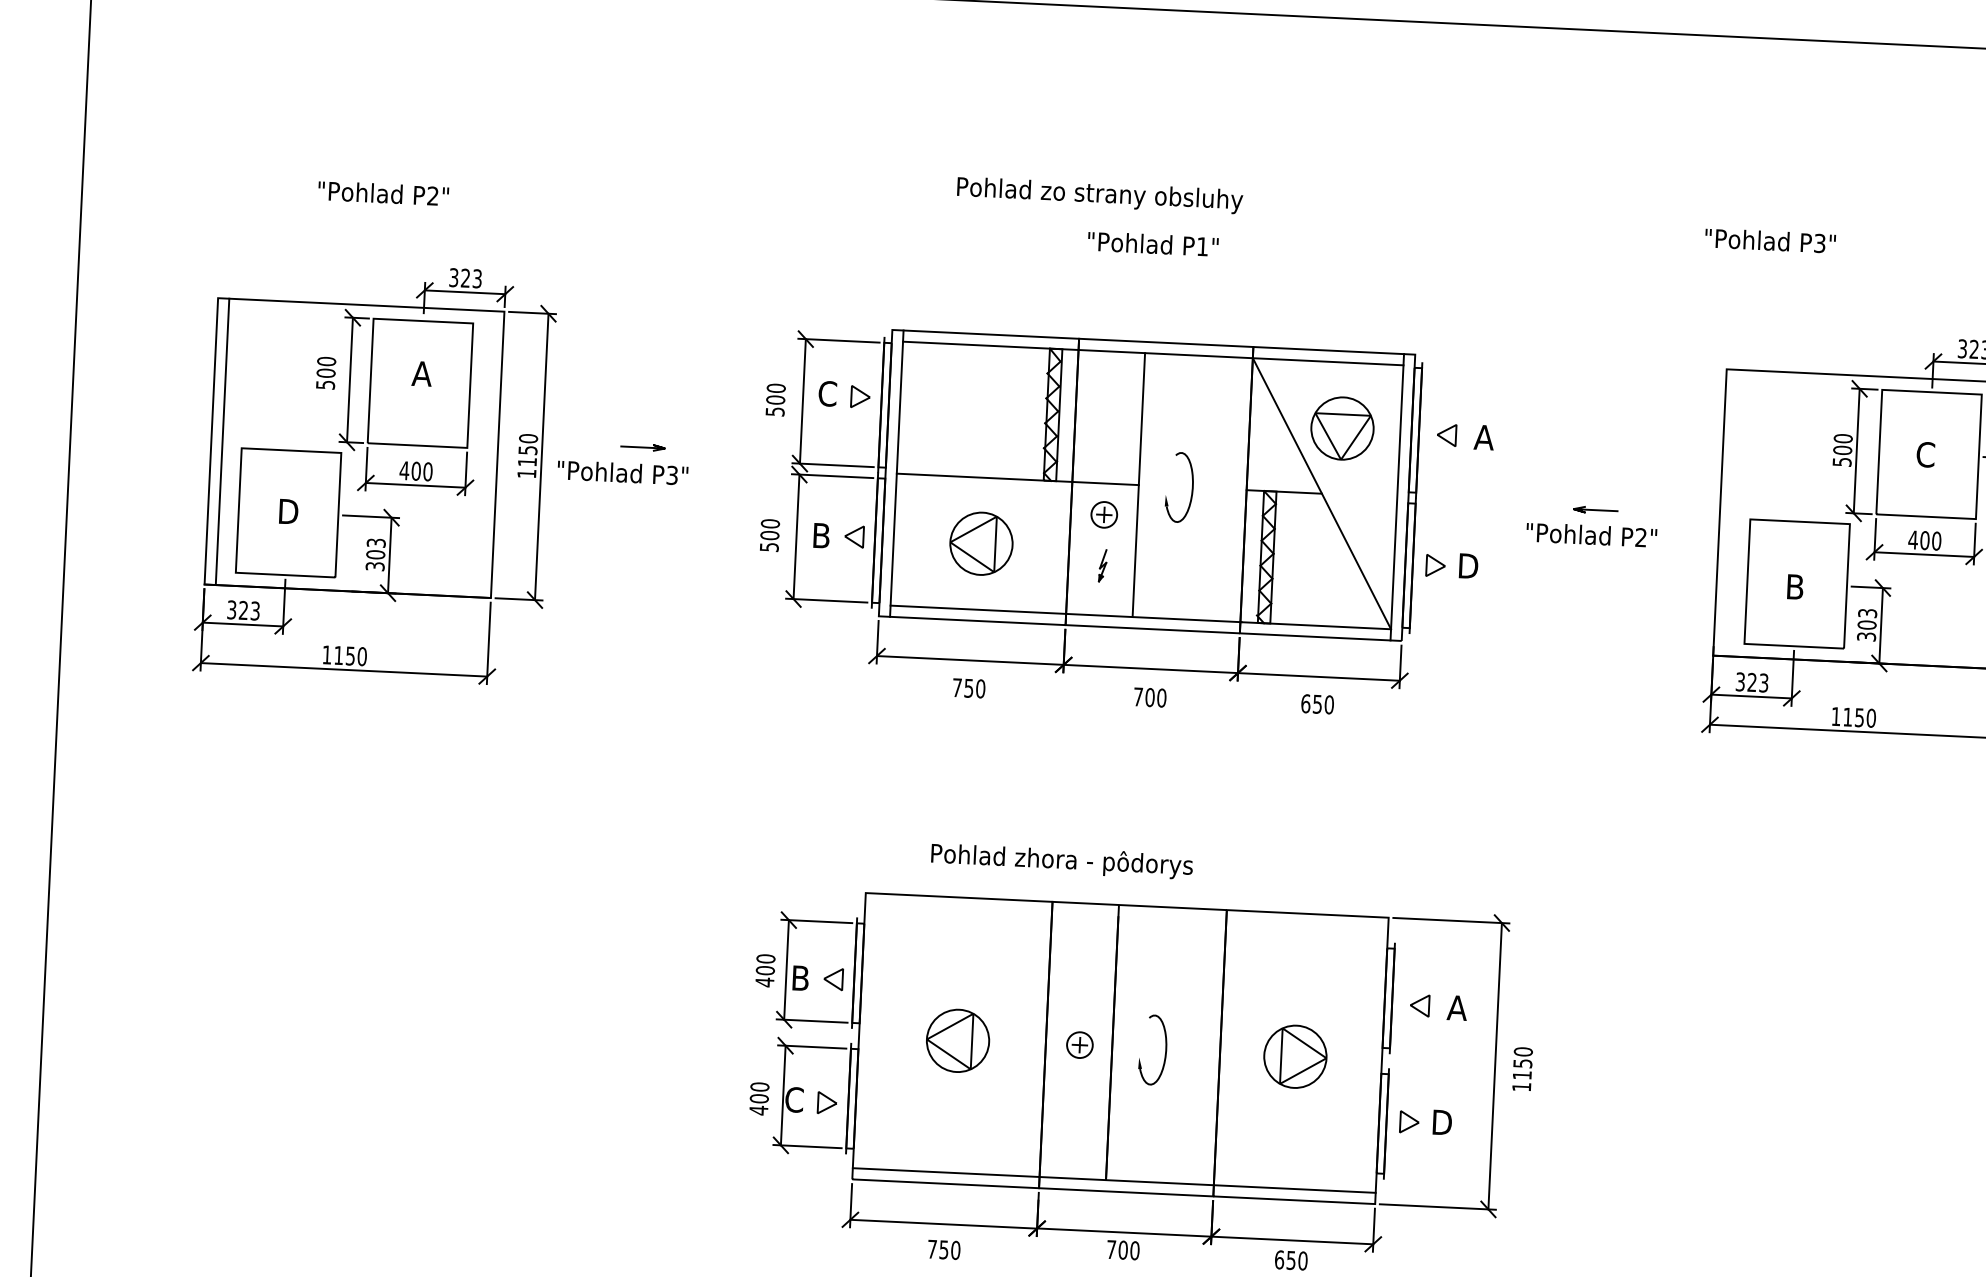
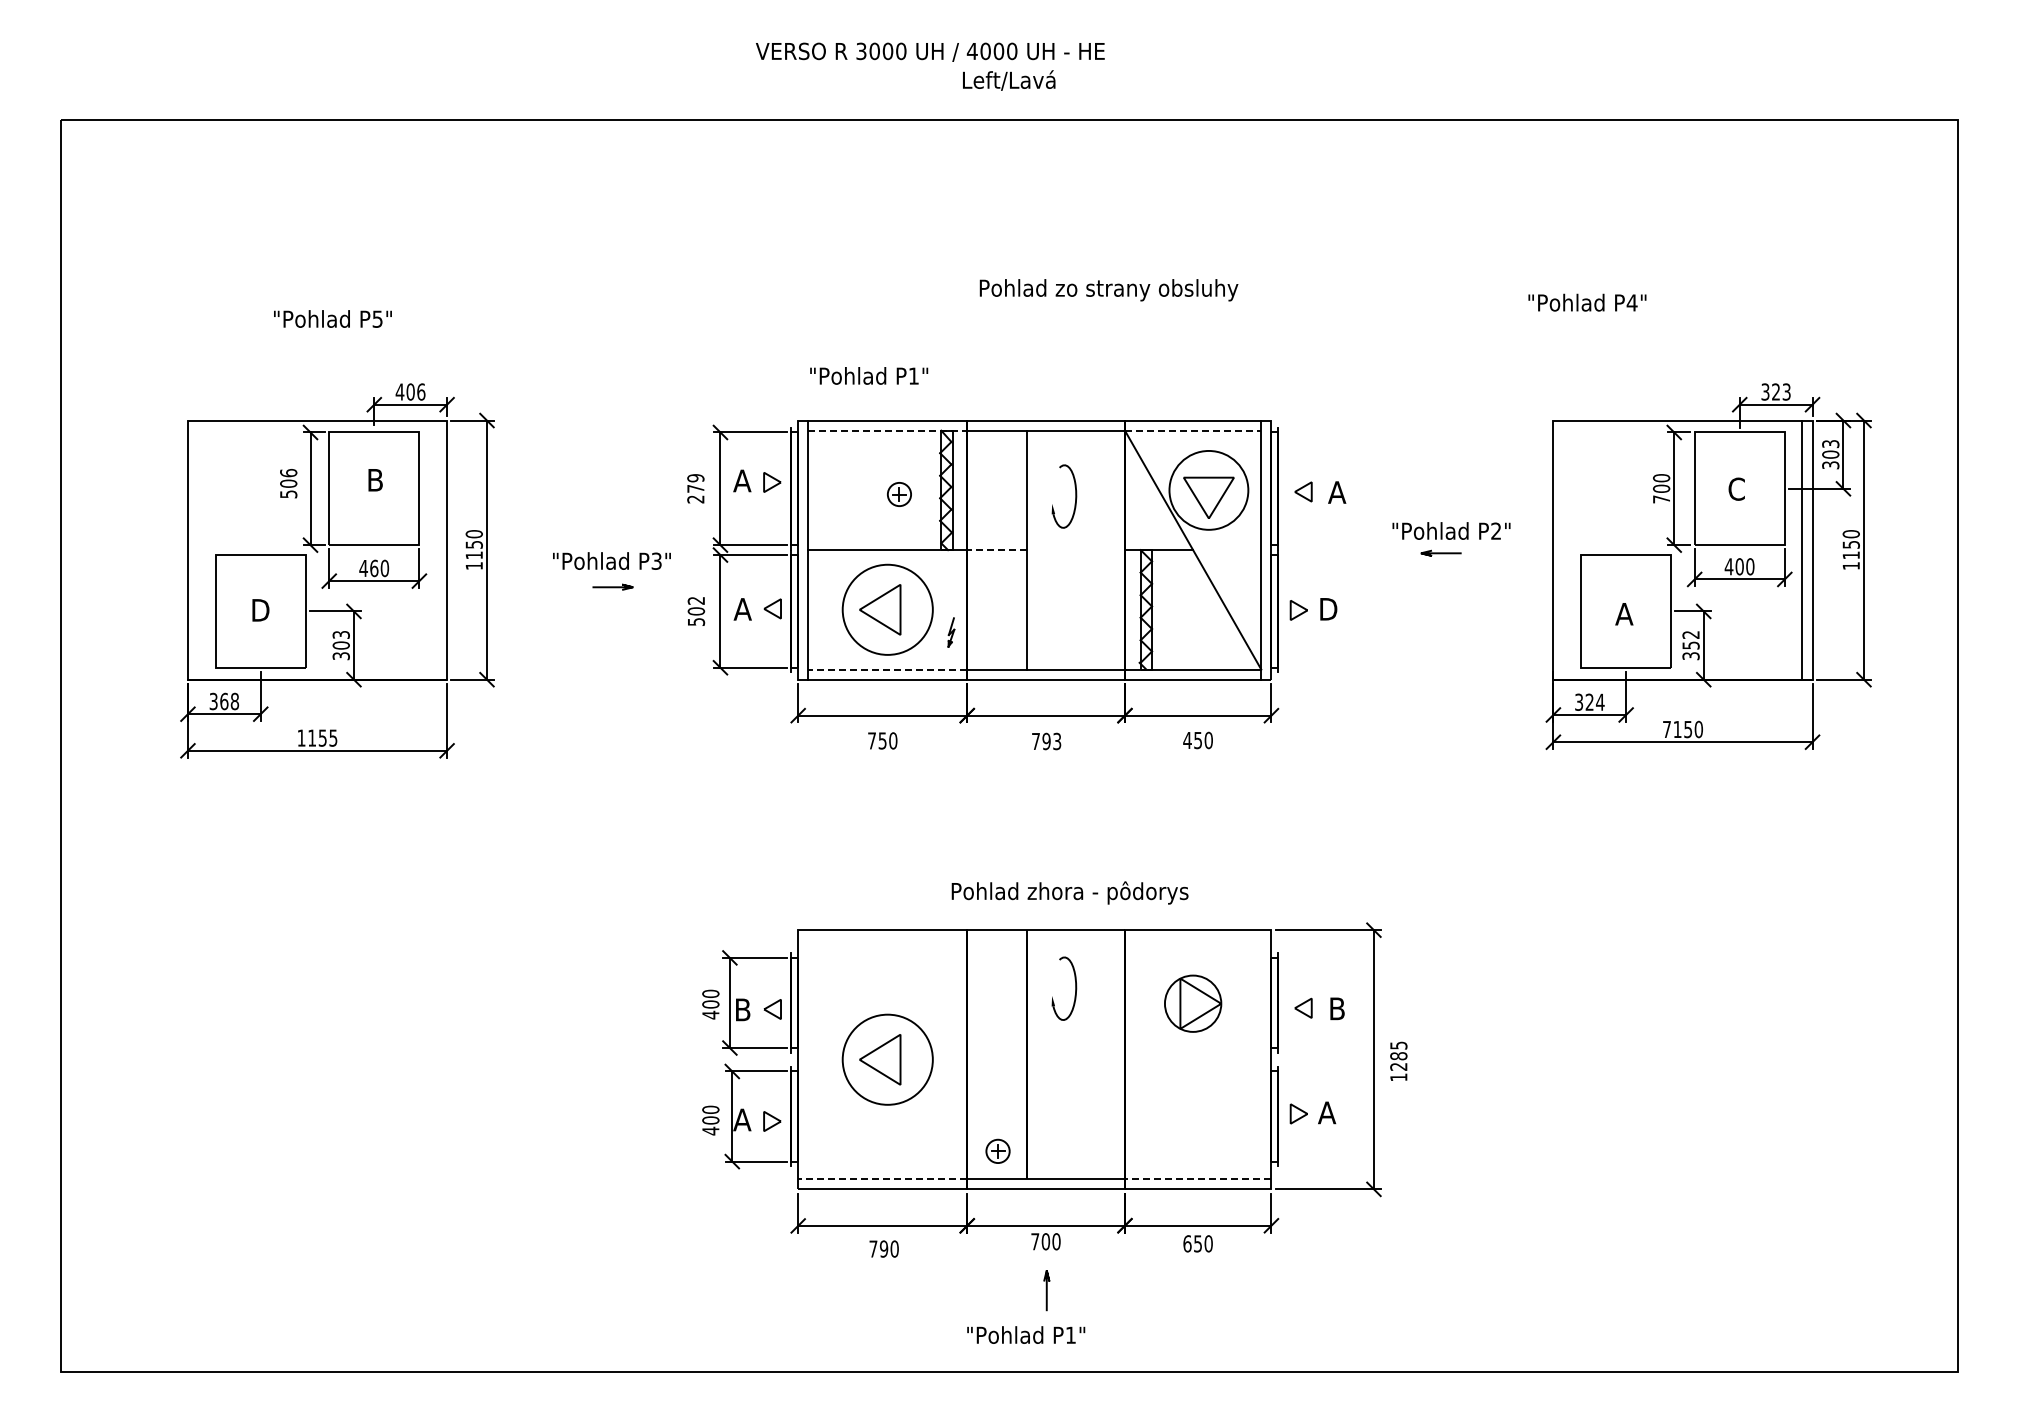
text: (432, 195) -> (377, 318), P2" -> P5"
text: (1099, 195) -> (1108, 290), moved
text: (1819, 242) -> (1631, 302), P3" -> P4"
text: (1153, 243) -> (869, 375), moved
text: (465, 277) -> (410, 391), 323 -> 406
line: (991, 345) -> (888, 430), solid -> dashed
text: (326, 360) -> (288, 472), 500 -> 506
line: (1328, 361) -> (1193, 430), solid -> dashed
text: (422, 374) -> (375, 480), A -> B
text: (827, 393) -> (742, 480), C -> A
text: (775, 399) -> (695, 488), 500 -> 279
circle: (1342, 428) -> (1208, 490), size x1.4
line: (223, 441) -> (198, 549), removed
line: (642, 446) -> (612, 586), moved
text: (1842, 462) -> (1661, 499), 500 -> 700
text: (416, 470) -> (374, 567), 400 -> 460
text: (622, 472) -> (611, 560), moved
line: (1104, 483) -> (996, 550), solid -> dashed
part: (1191, 488) -> (1075, 496), moved
part: (1104, 514) -> (899, 494), moved
text: (770, 523) -> (696, 600), 500 -> 502
text: (1591, 534) -> (1451, 530), moved
text: (820, 535) -> (742, 609), B -> A
circle: (981, 543) -> (887, 609), size x1.6
part: (1103, 565) -> (951, 632), moved
text: (1795, 587) -> (1624, 614), B -> A
line: (978, 609) -> (887, 669), solid -> dashed
text: (249, 610) -> (229, 701), 323 -> 368
text: (1866, 619) -> (1690, 640), 303 -> 352
text: (362, 655) -> (333, 737), 1150 -> 1155
text: (1764, 682) -> (1600, 701), 323 -> 324
text: (1155, 697) -> (1051, 741), 700 -> 793
text: (1305, 703) -> (1187, 740), 650 -> 450
text: (1835, 716) -> (1666, 729), 1150 -> 7150
text: (1061, 860) -> (1069, 892), moved
text: (1457, 1007) -> (1337, 1008), A -> B
circle: (957, 1040) -> (887, 1059), size x1.6
part: (1079, 1044) -> (997, 1150), moved
part: (1165, 1050) -> (1075, 988), moved
part: (1295, 1056) -> (1193, 1003), moved
text: (1522, 1062) -> (1398, 1055), 1150 -> 1285
text: (794, 1099) -> (742, 1119), C -> A
text: (1441, 1122) -> (1327, 1112), D -> A
line: (945, 1172) -> (882, 1179), solid -> dashed
line: (1293, 1189) -> (1197, 1179), solid -> dashed
text: (943, 1249) -> (883, 1248), 750 -> 790

